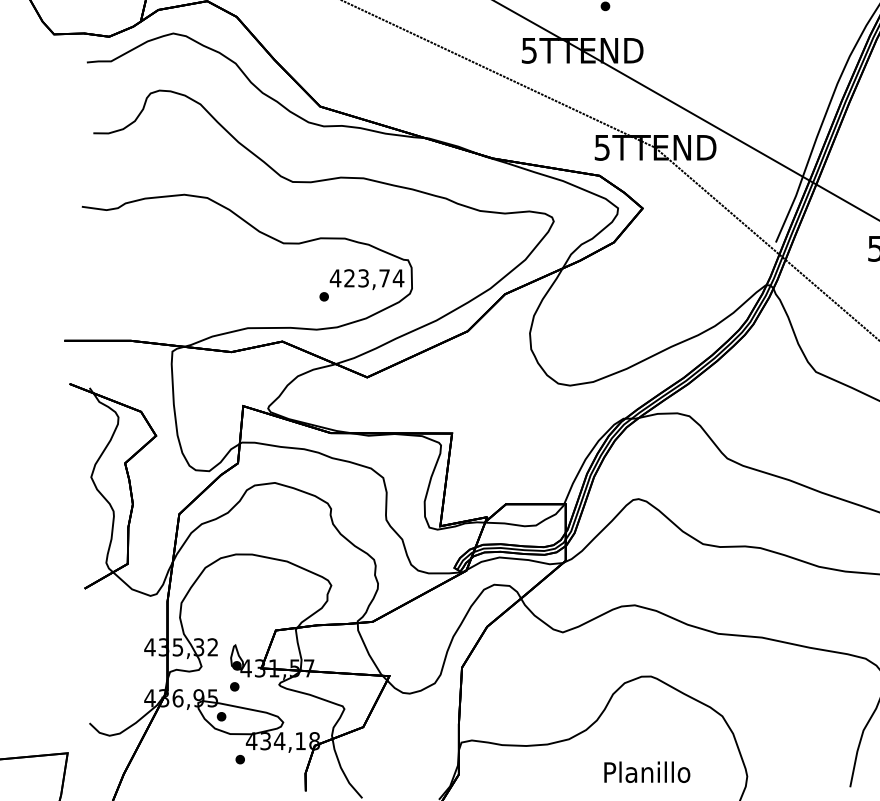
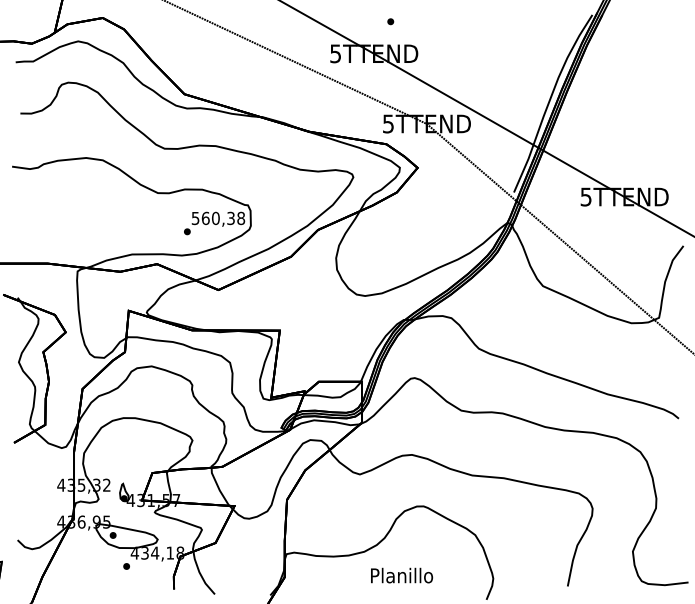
text: (367, 278) -> (218, 218), 423,74 -> 560,38
part: (234, 686) -> (122, 513), removed
text: (647, 772) -> (402, 575), moved

